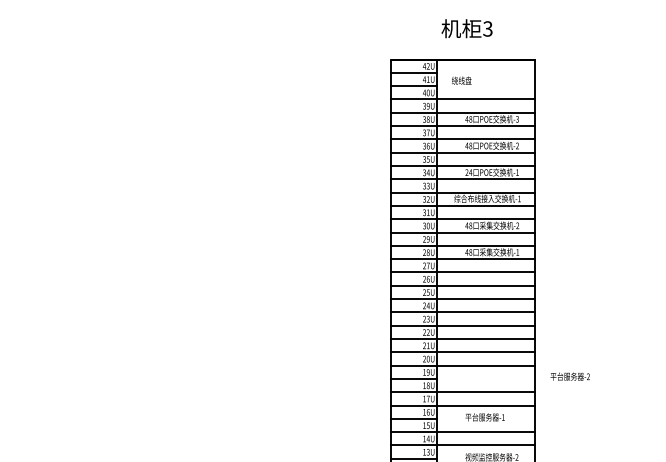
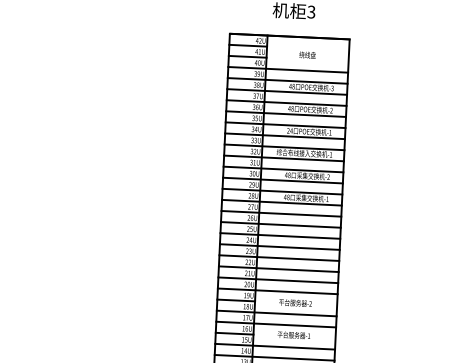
text: (461, 80) -> (307, 54), moved
text: (569, 376) -> (294, 302), moved

